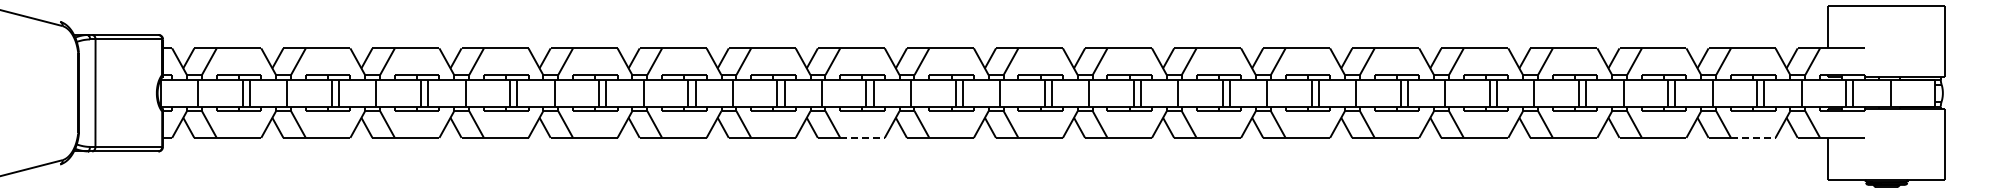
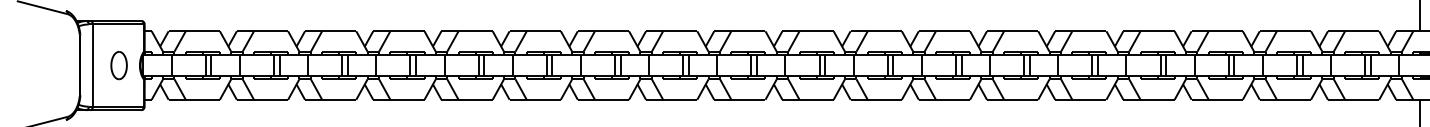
part: (129, 92) -> (119, 65), added
line: (863, 137) -> (680, 99), dashed -> solid
line: (1753, 137) -> (1362, 99), dashed -> solid

